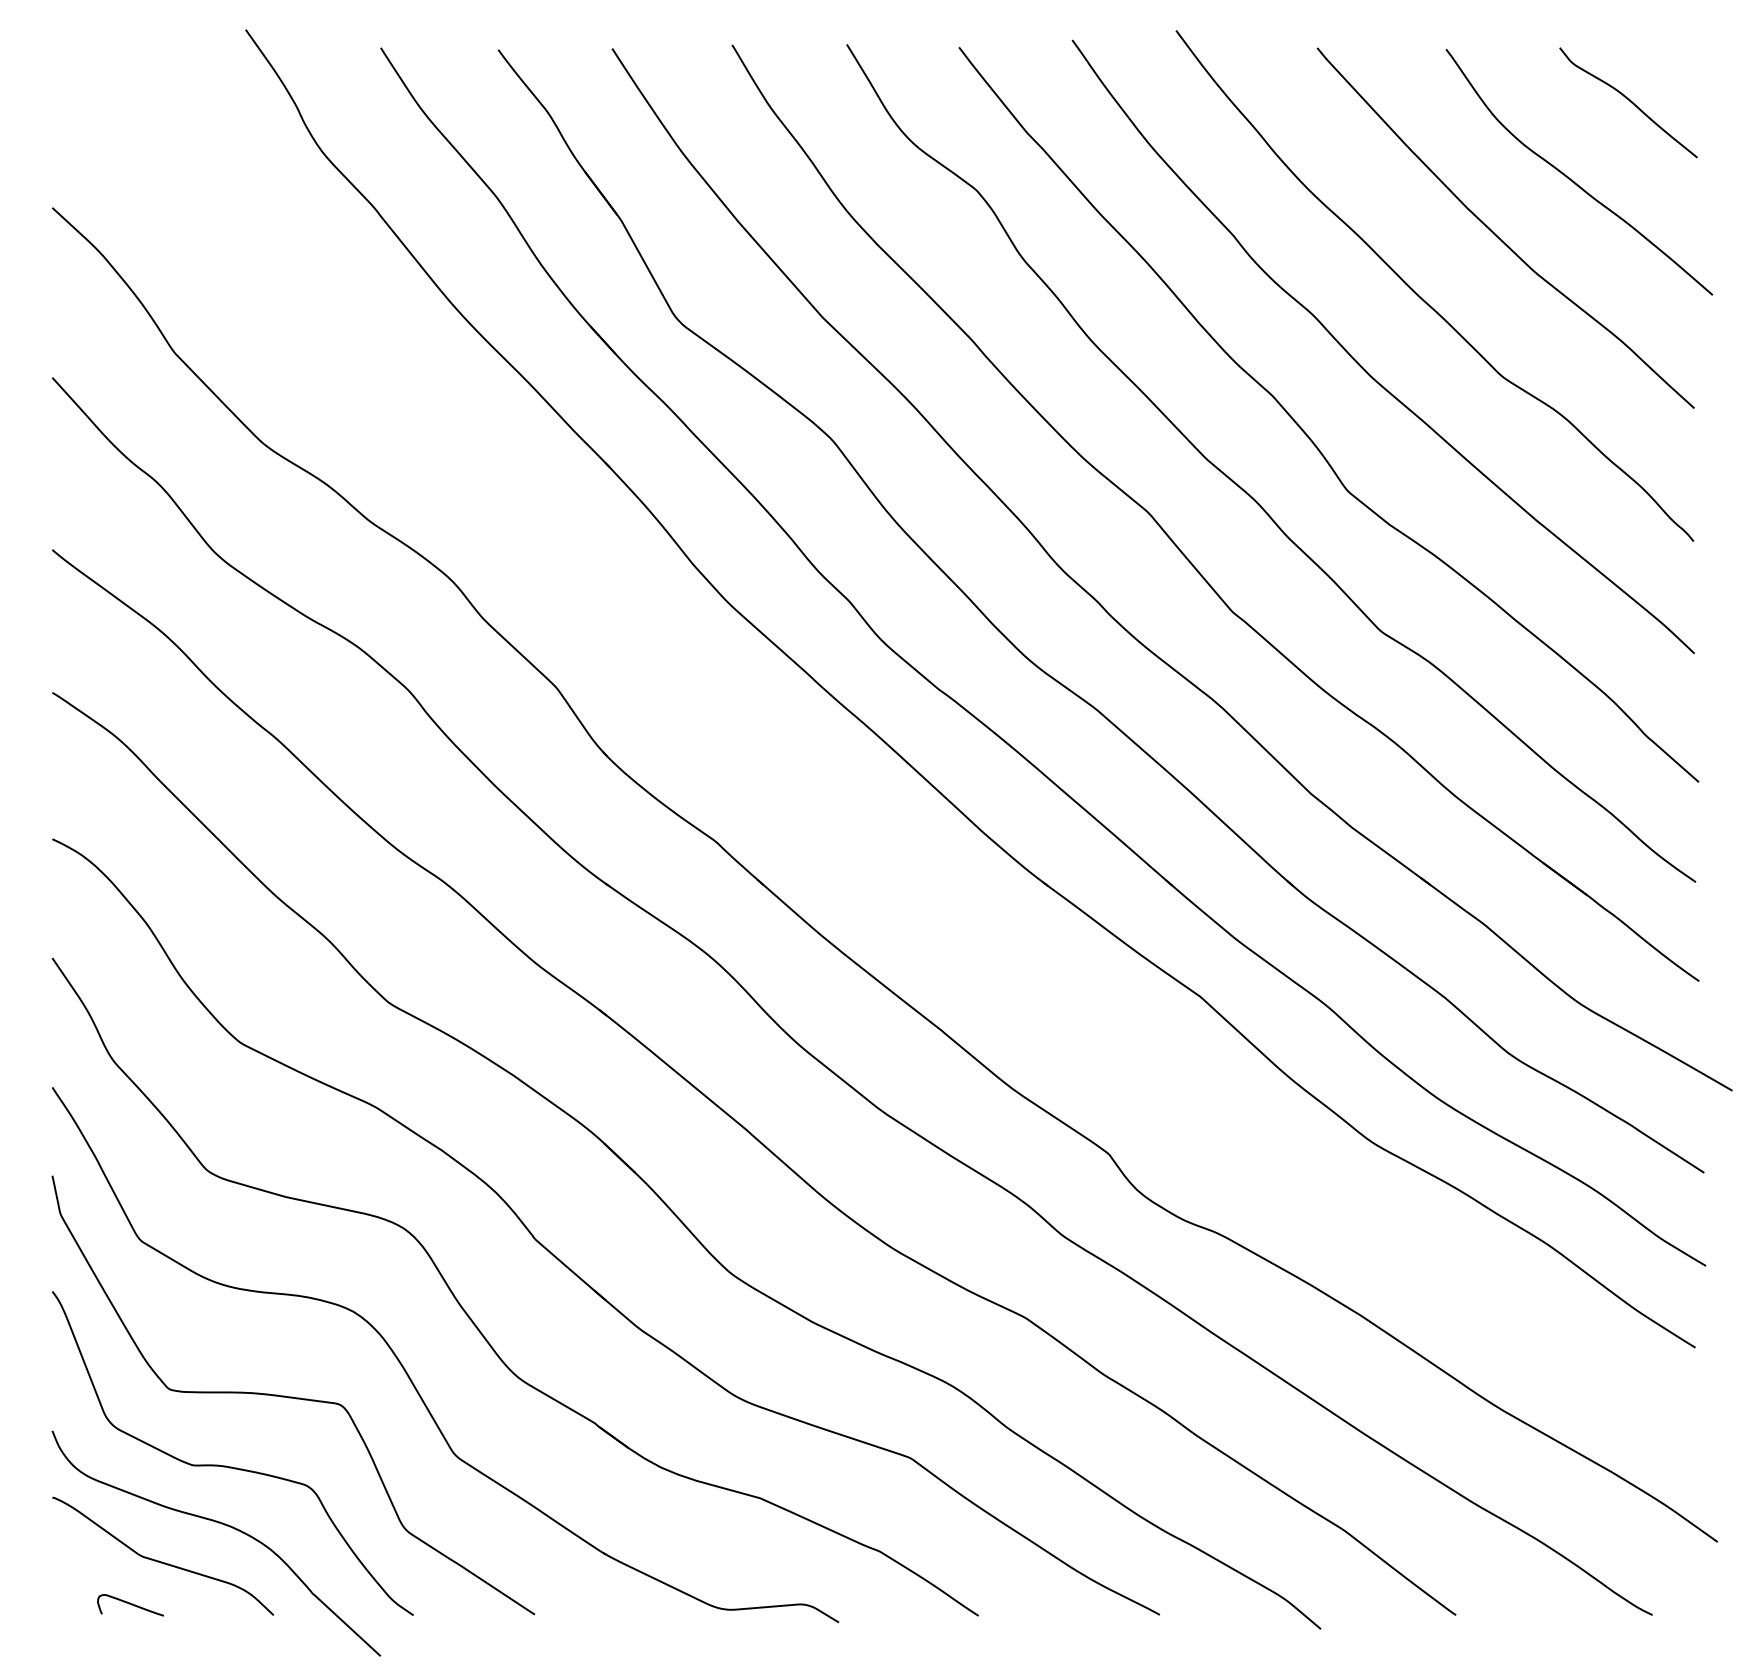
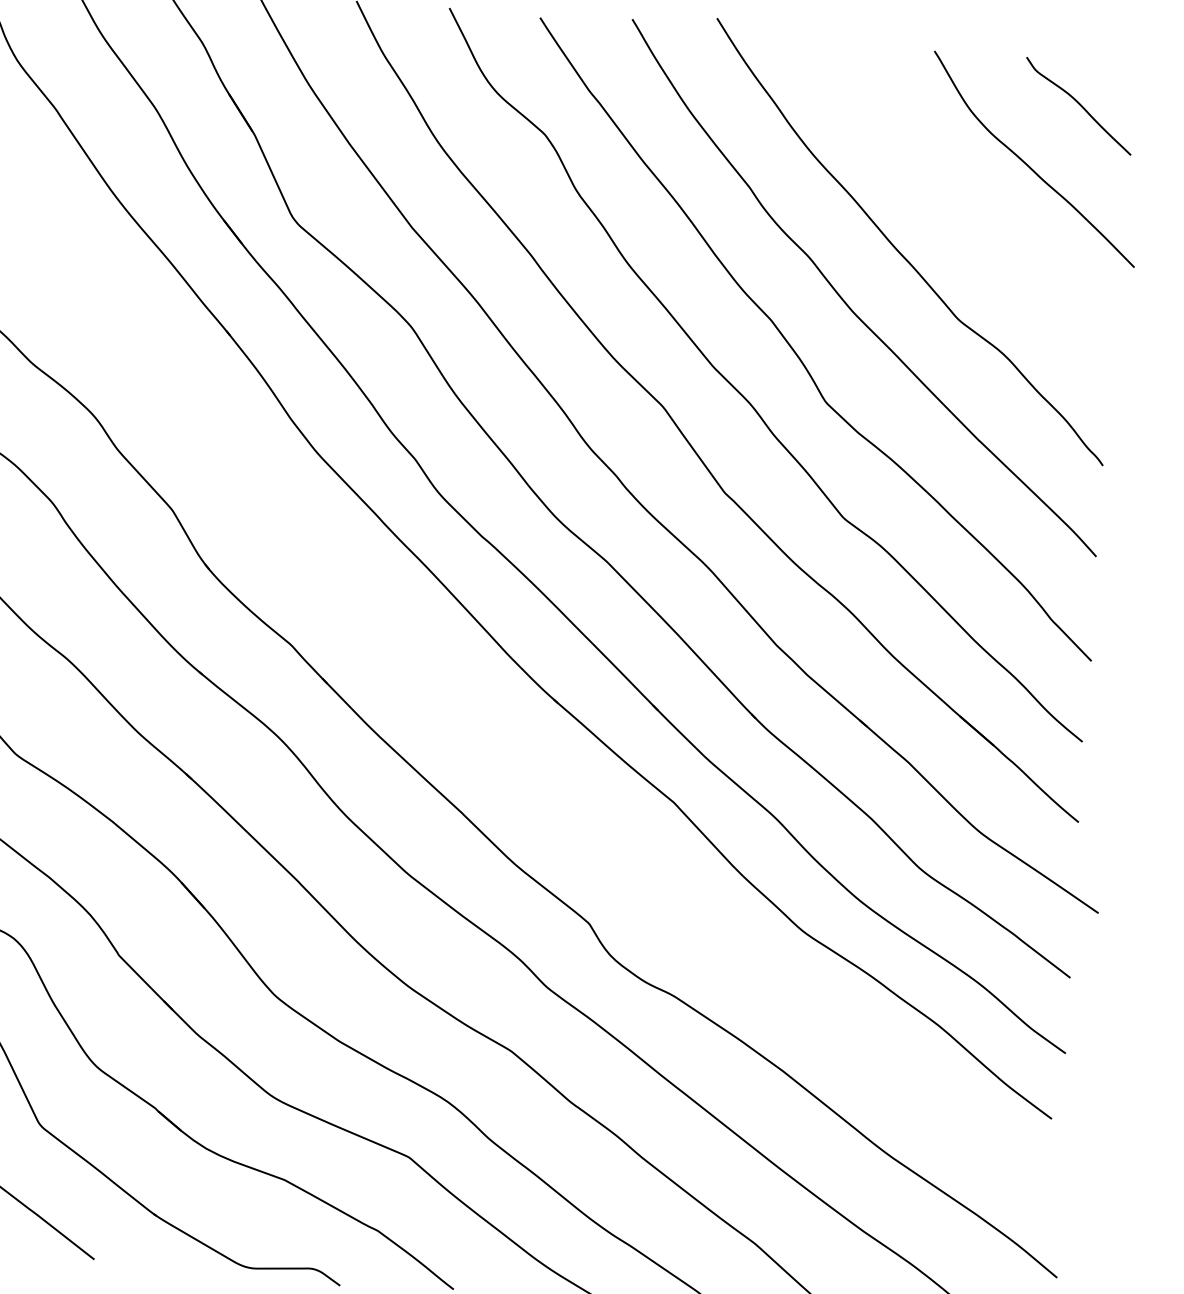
curve: (1497, 235) -> (964, 205), removed

